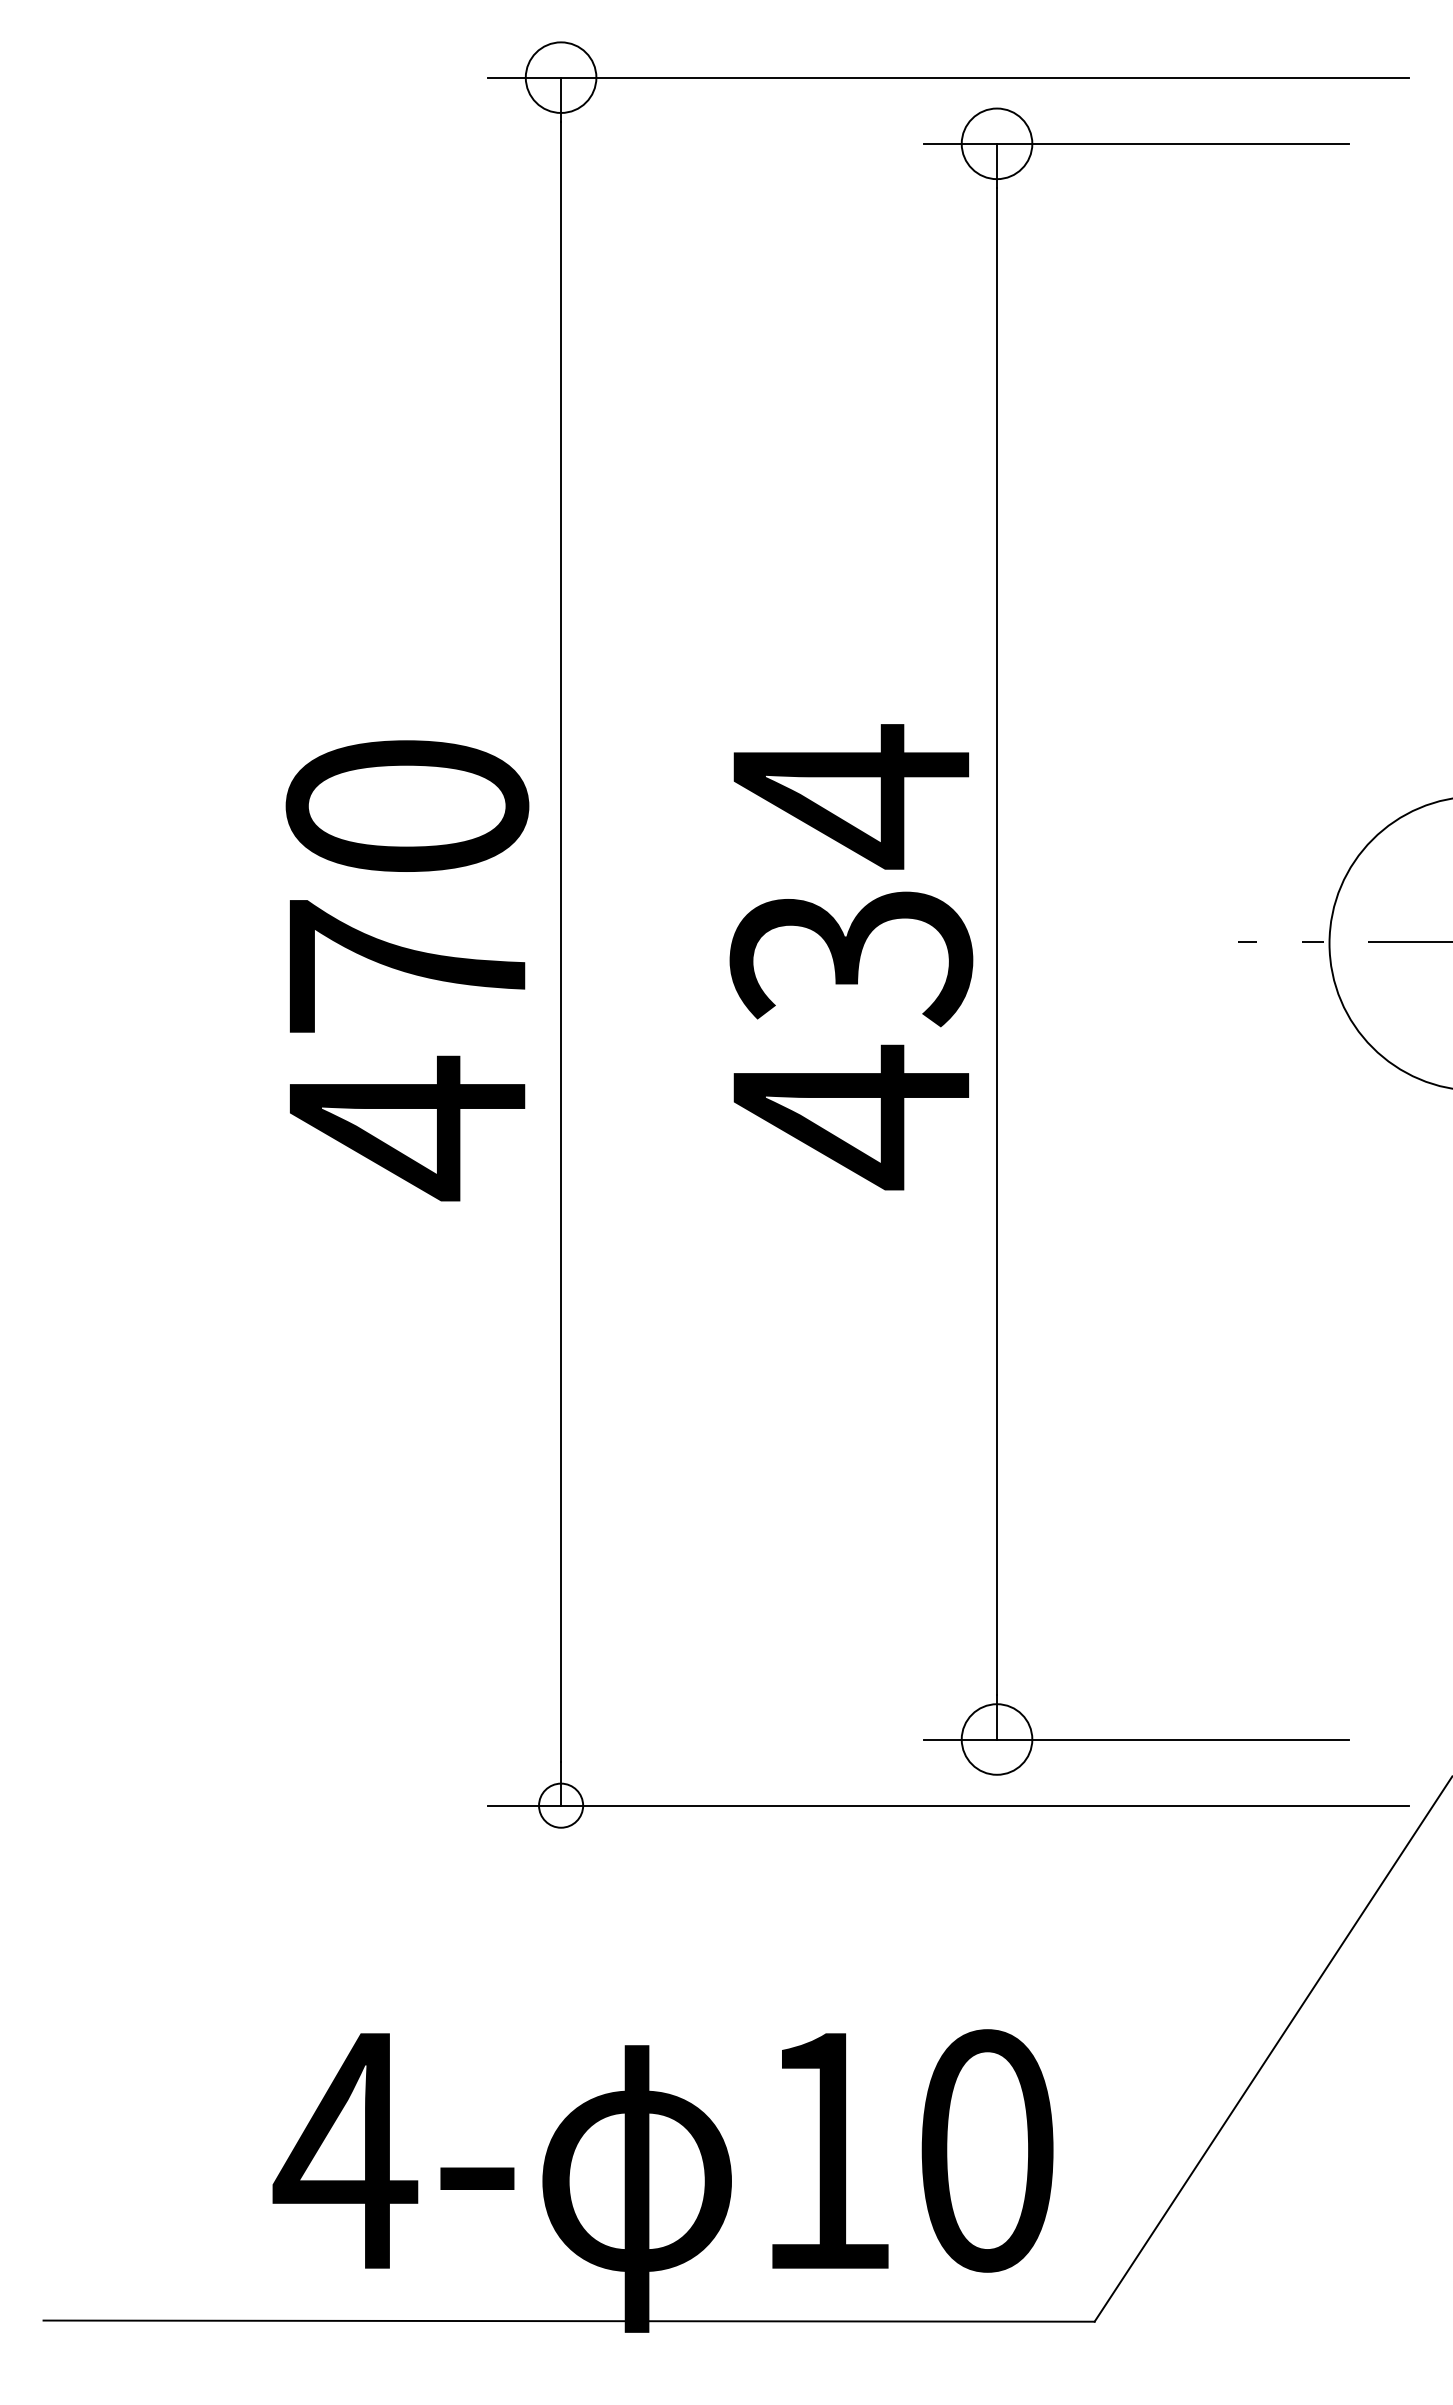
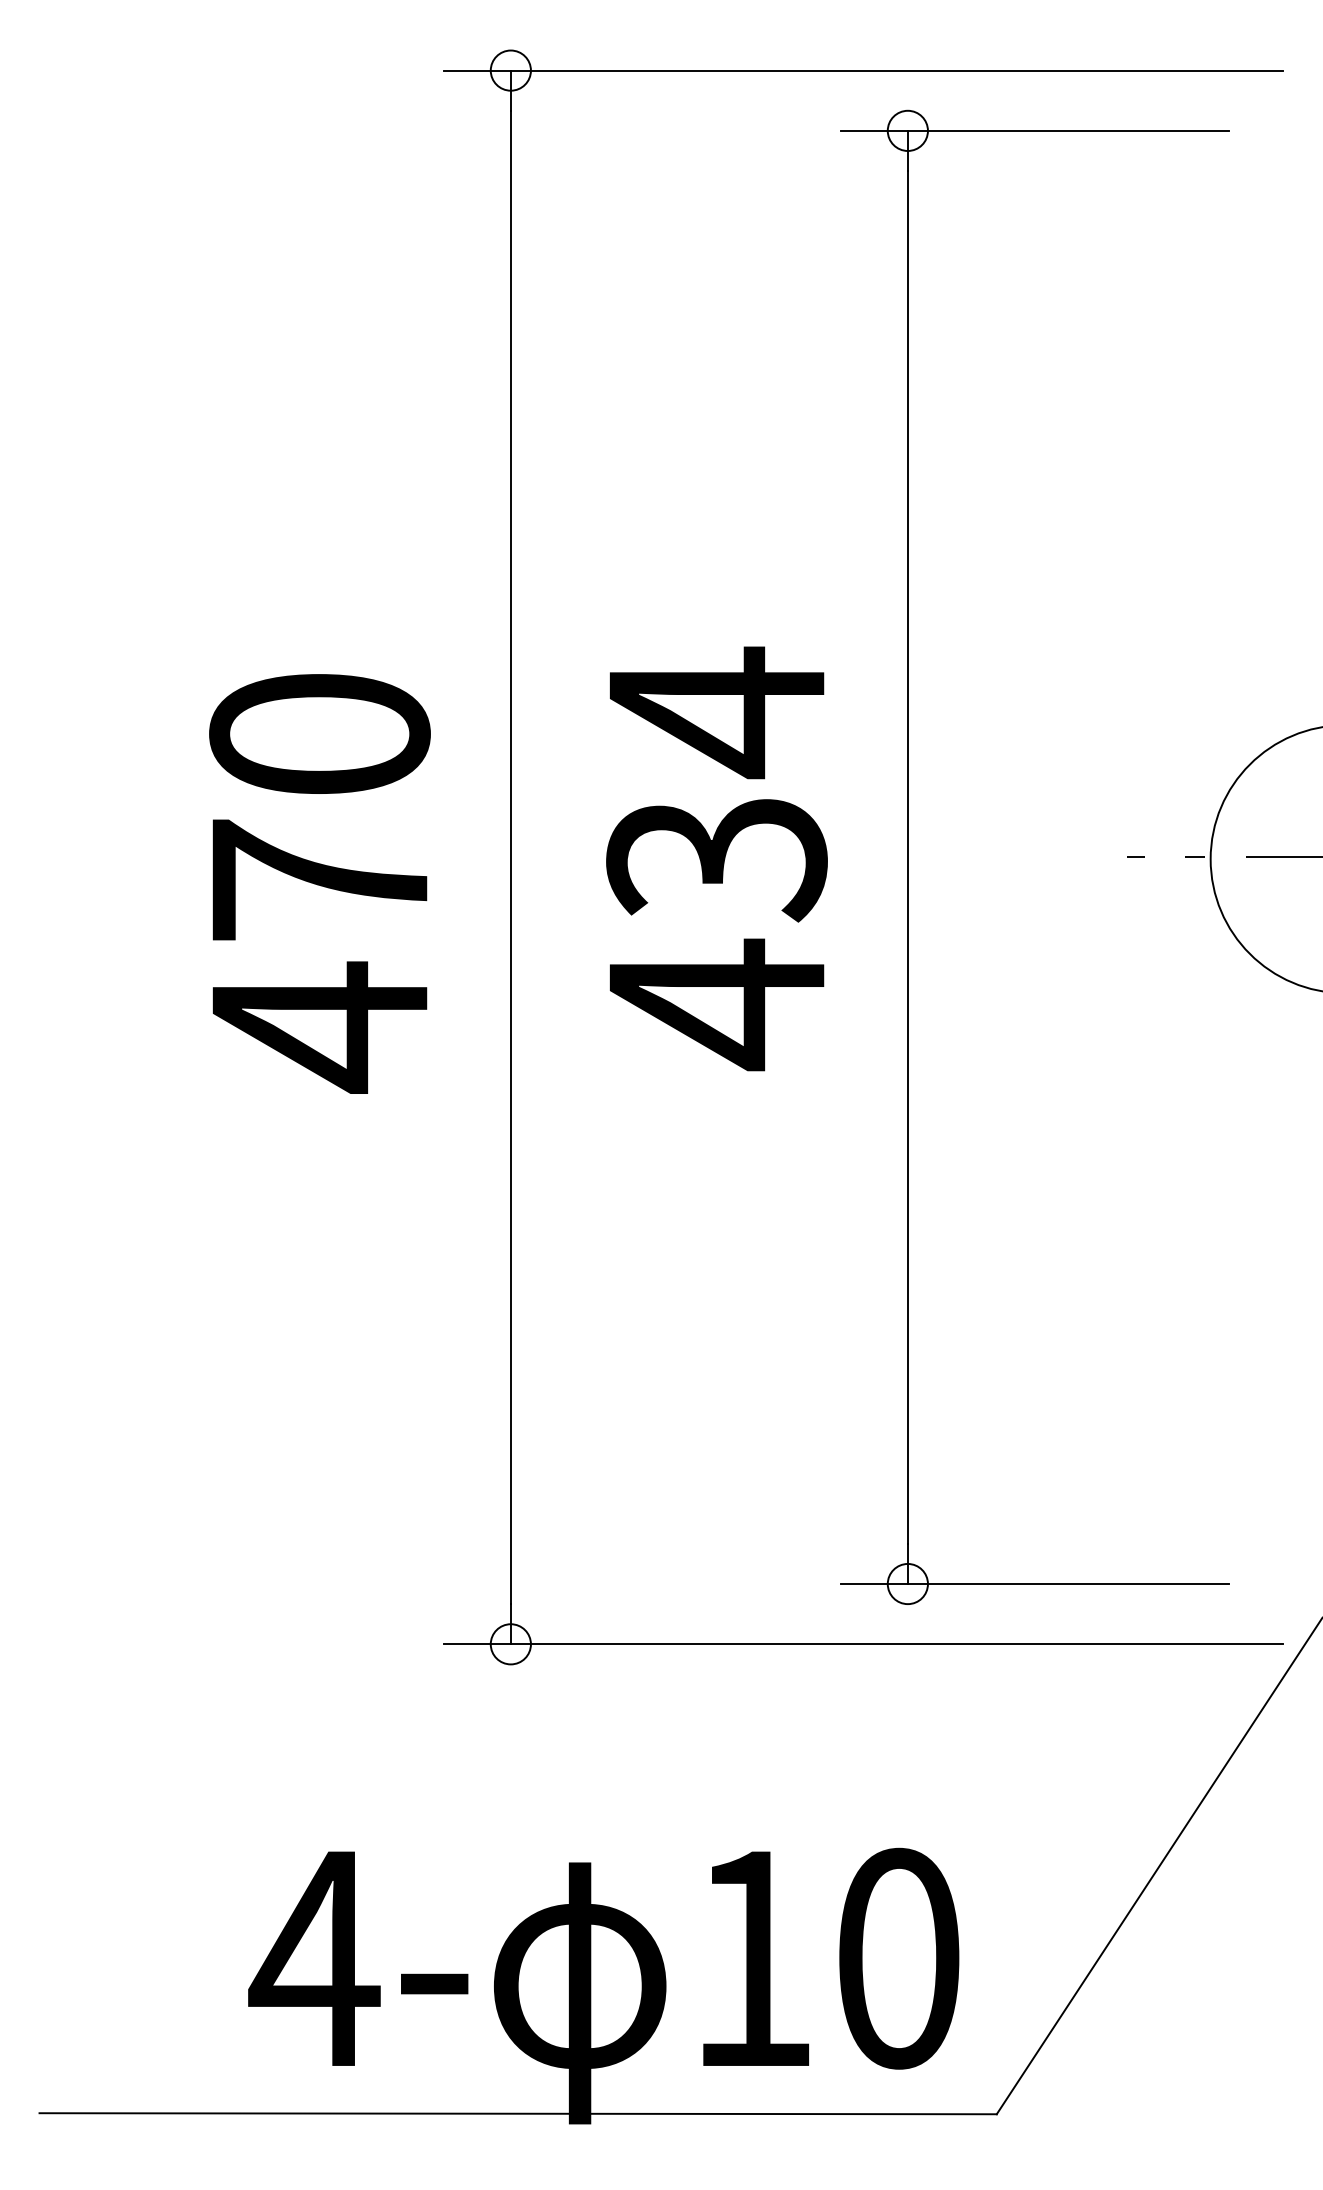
circle: (561, 77) -> (511, 70), size x0.62
circle: (996, 143) -> (907, 130), size x0.62
text: (851, 957) -> (717, 859), moved
text: (407, 970) -> (319, 883), moved
circle: (996, 1739) -> (907, 1584), size x0.62

